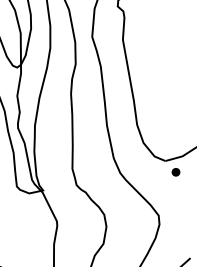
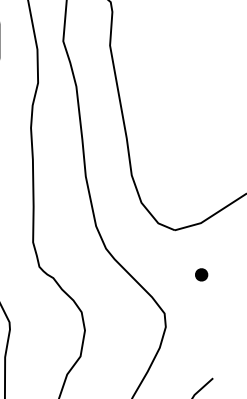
part: (175, 172) -> (200, 275), moved

